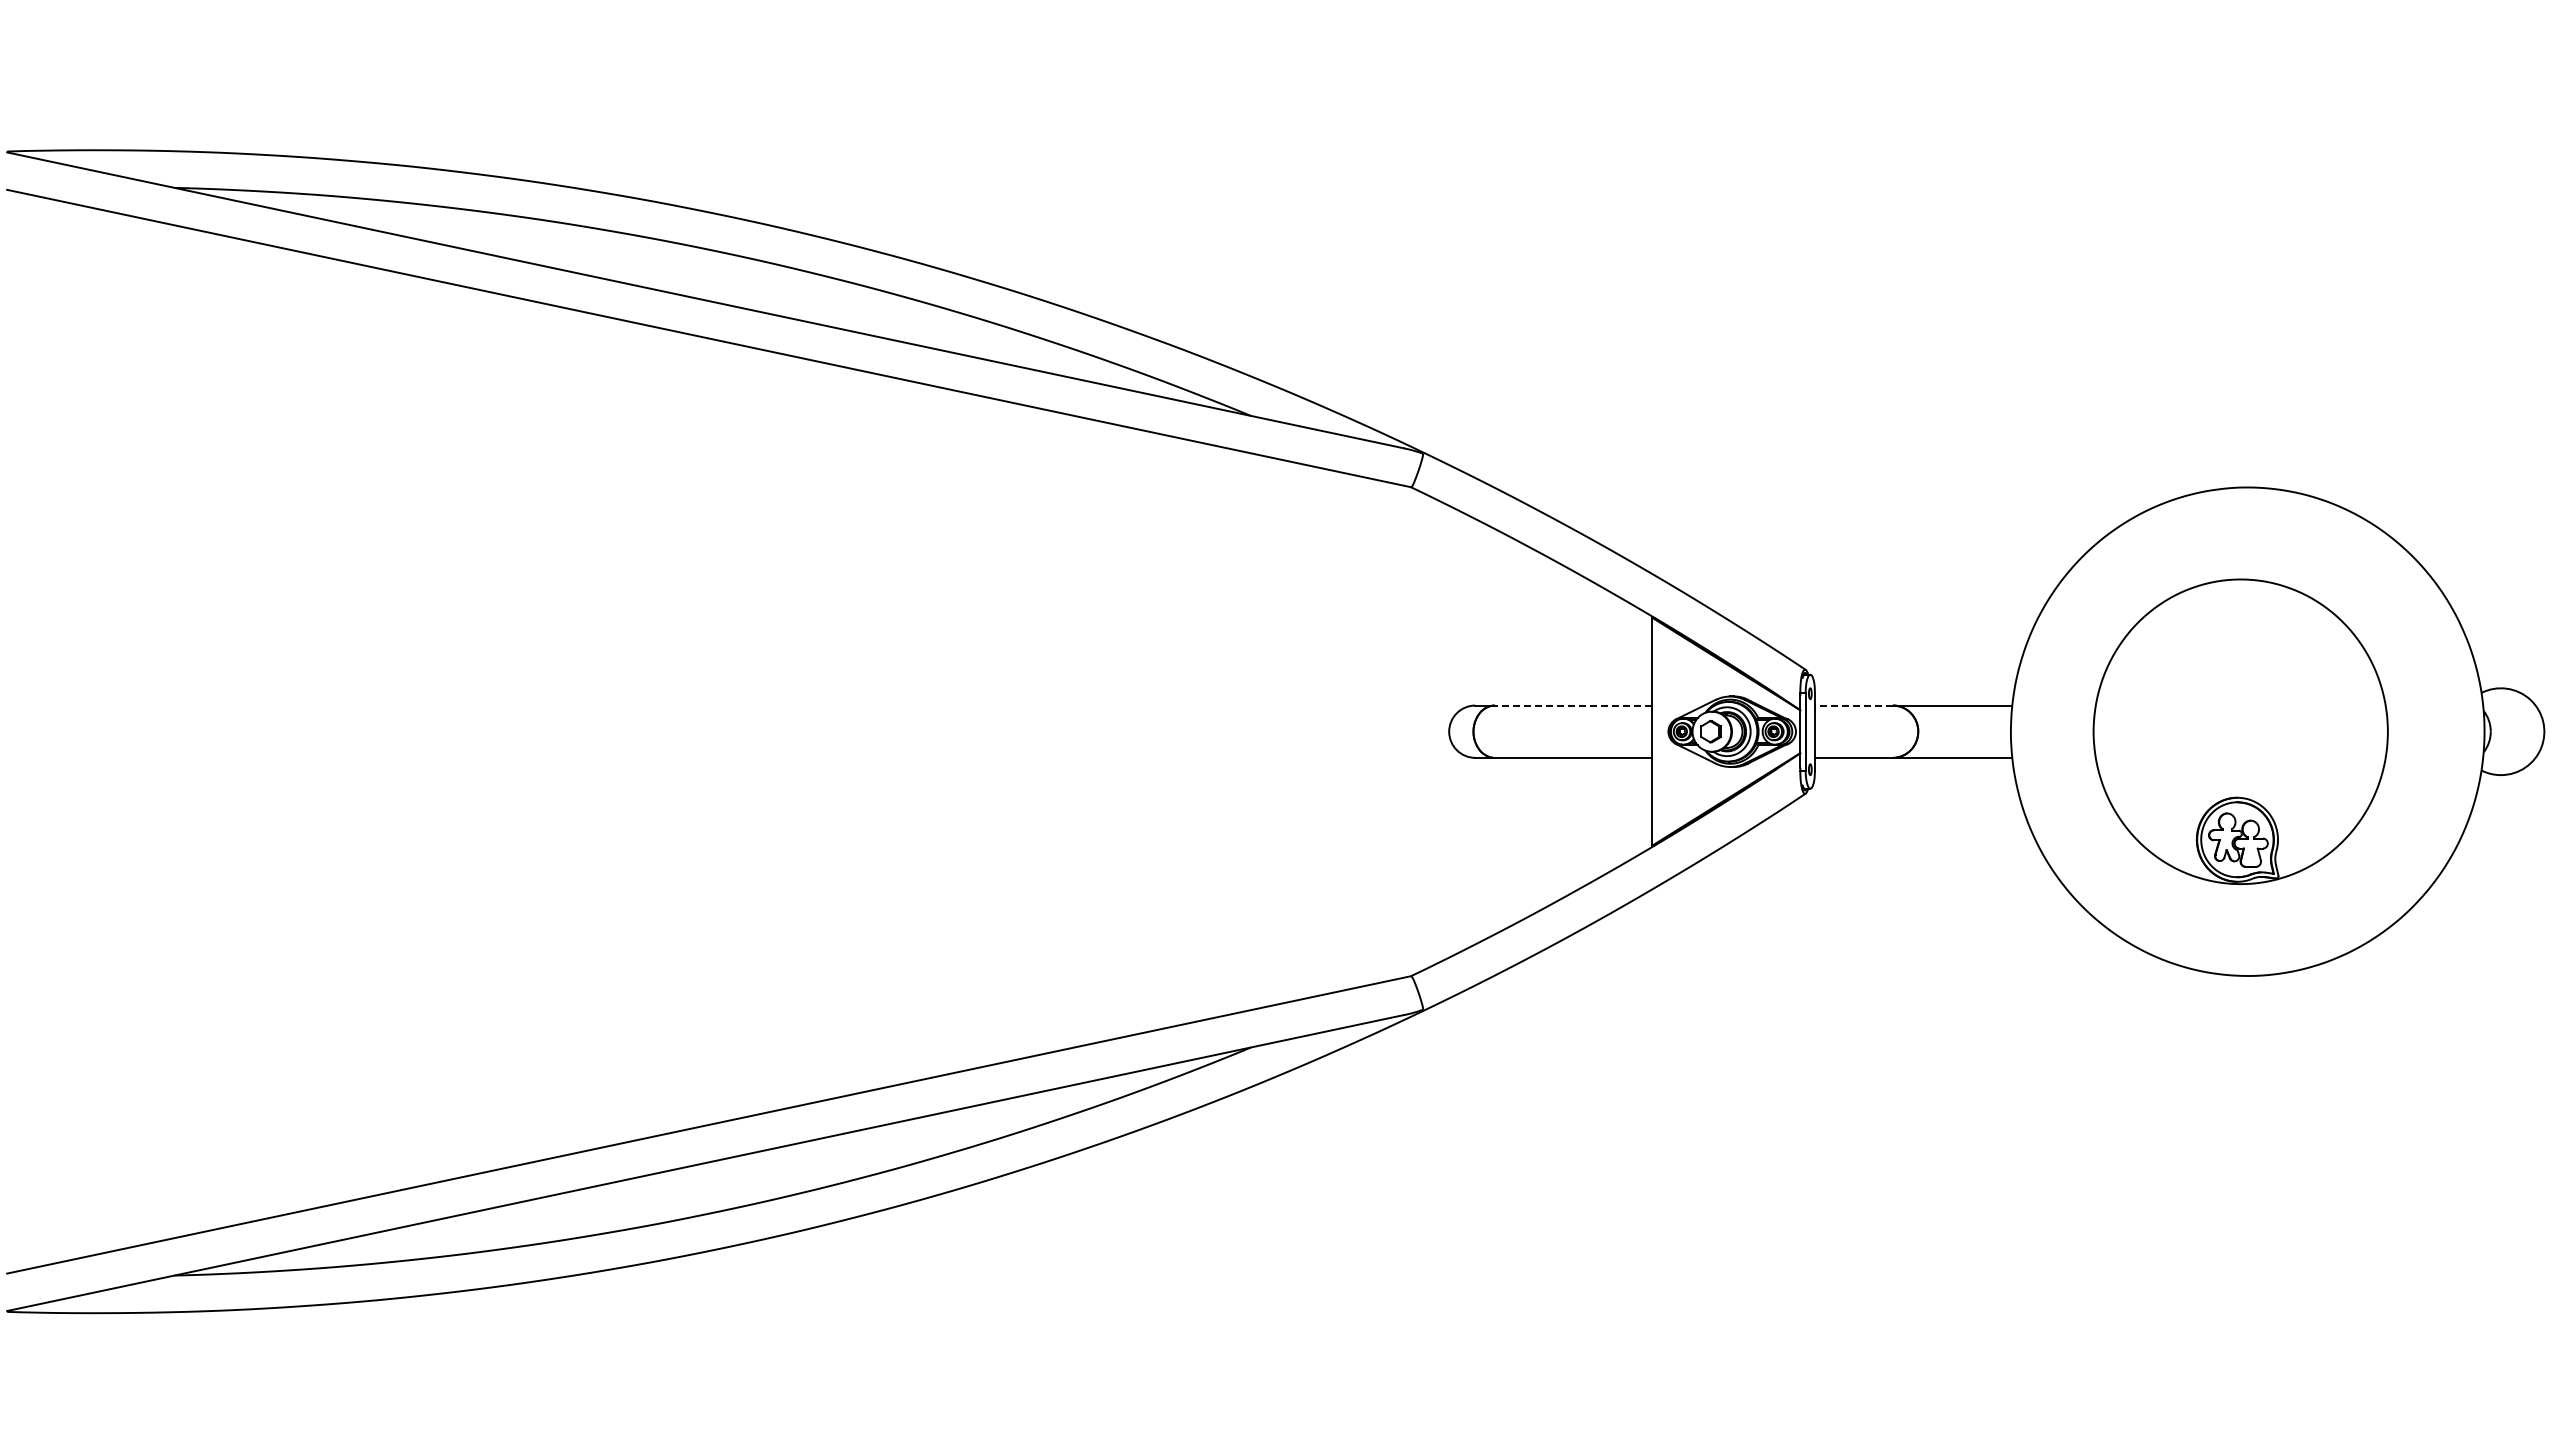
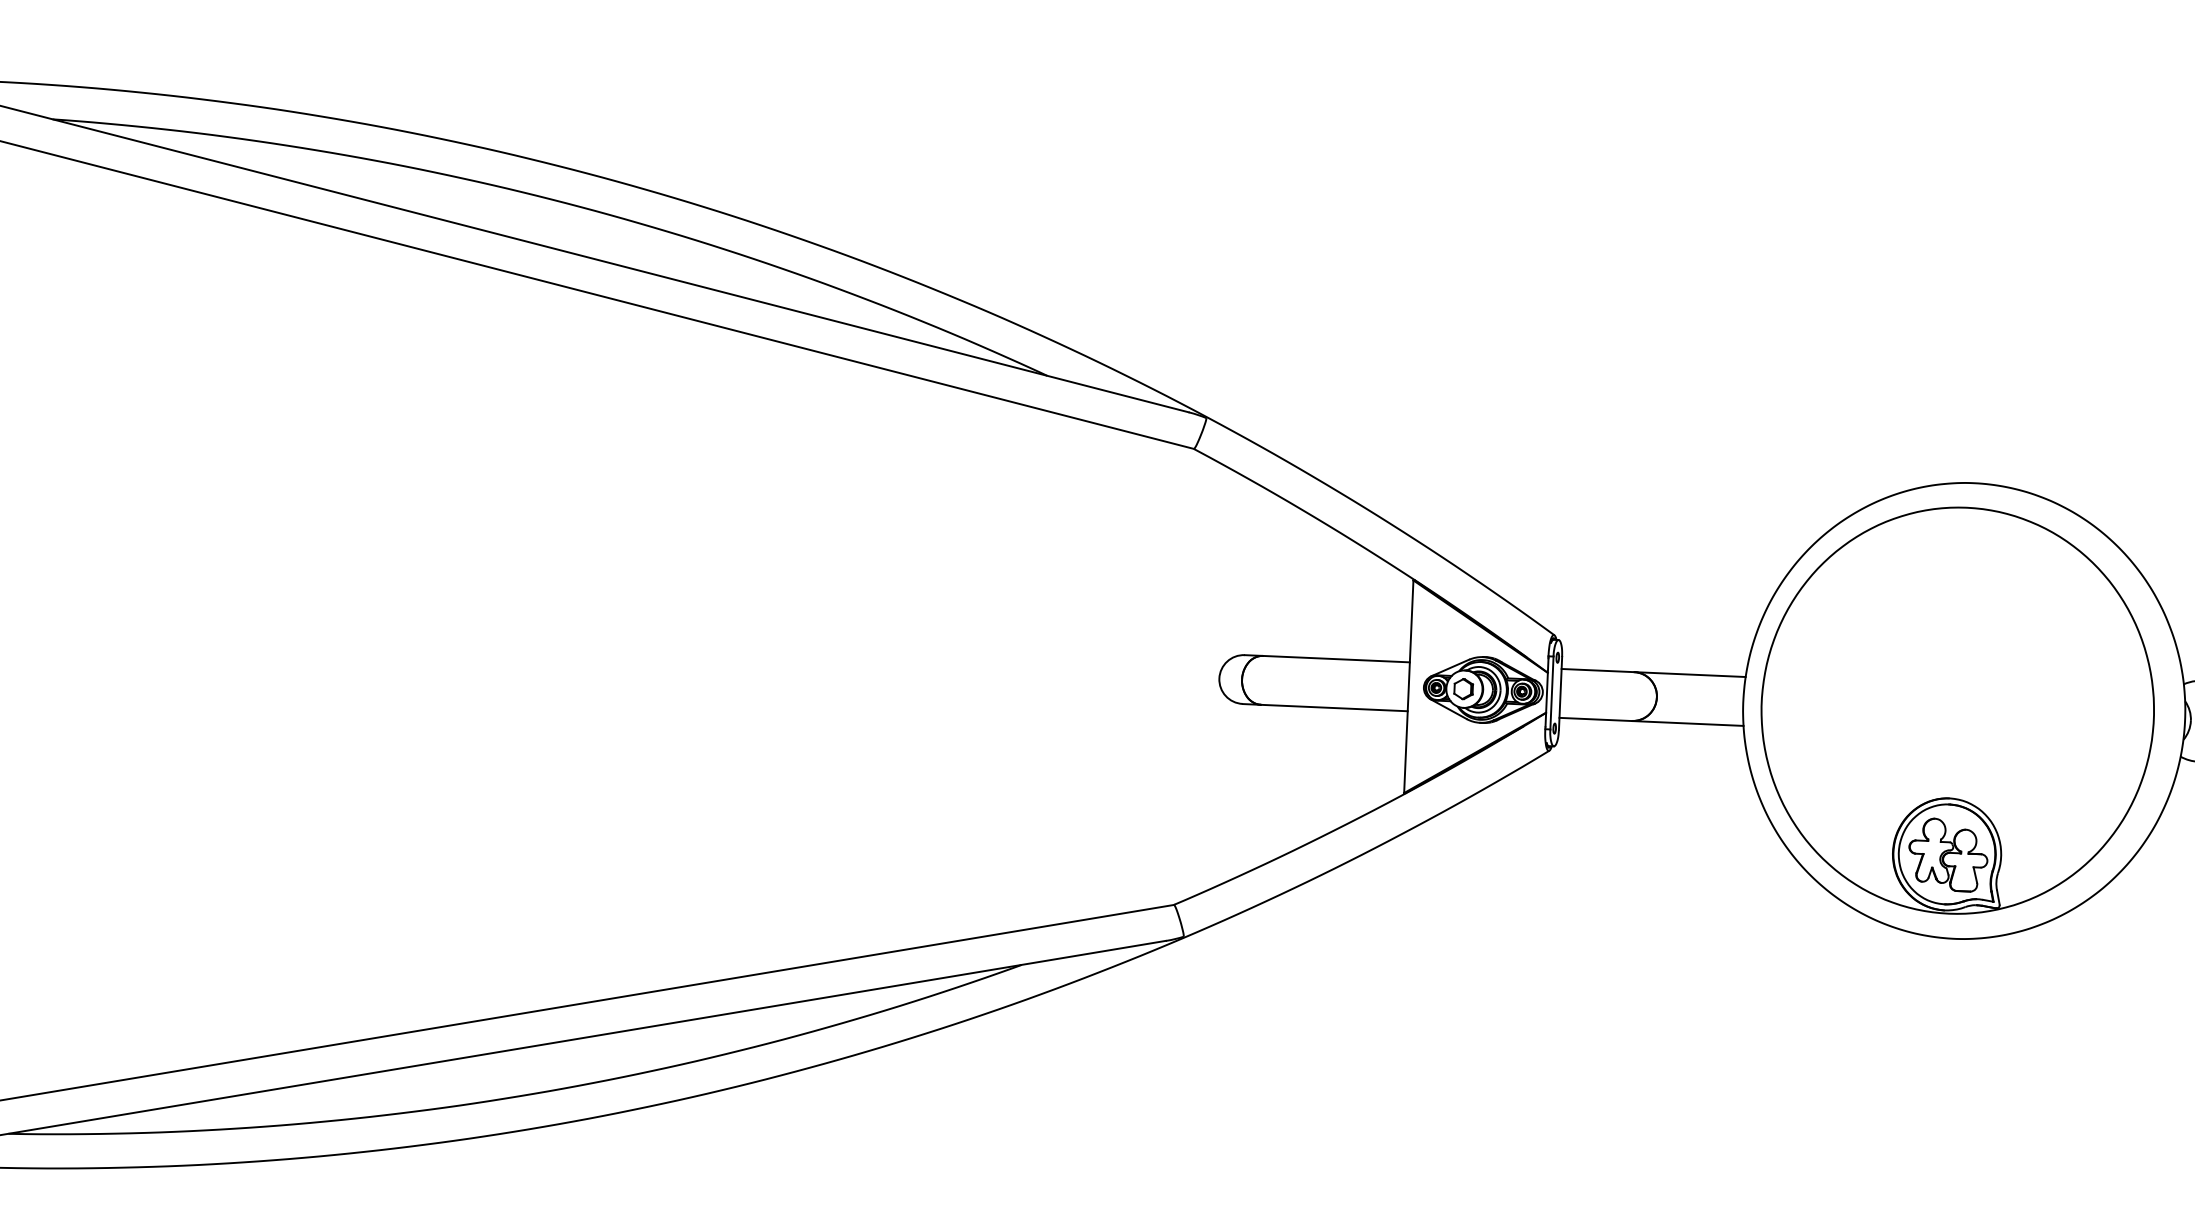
line: (1573, 705) -> (1336, 659), dashed -> solid
line: (1853, 705) -> (1597, 670), dashed -> solid
part: (2240, 731) -> (1957, 710), size x1.43

